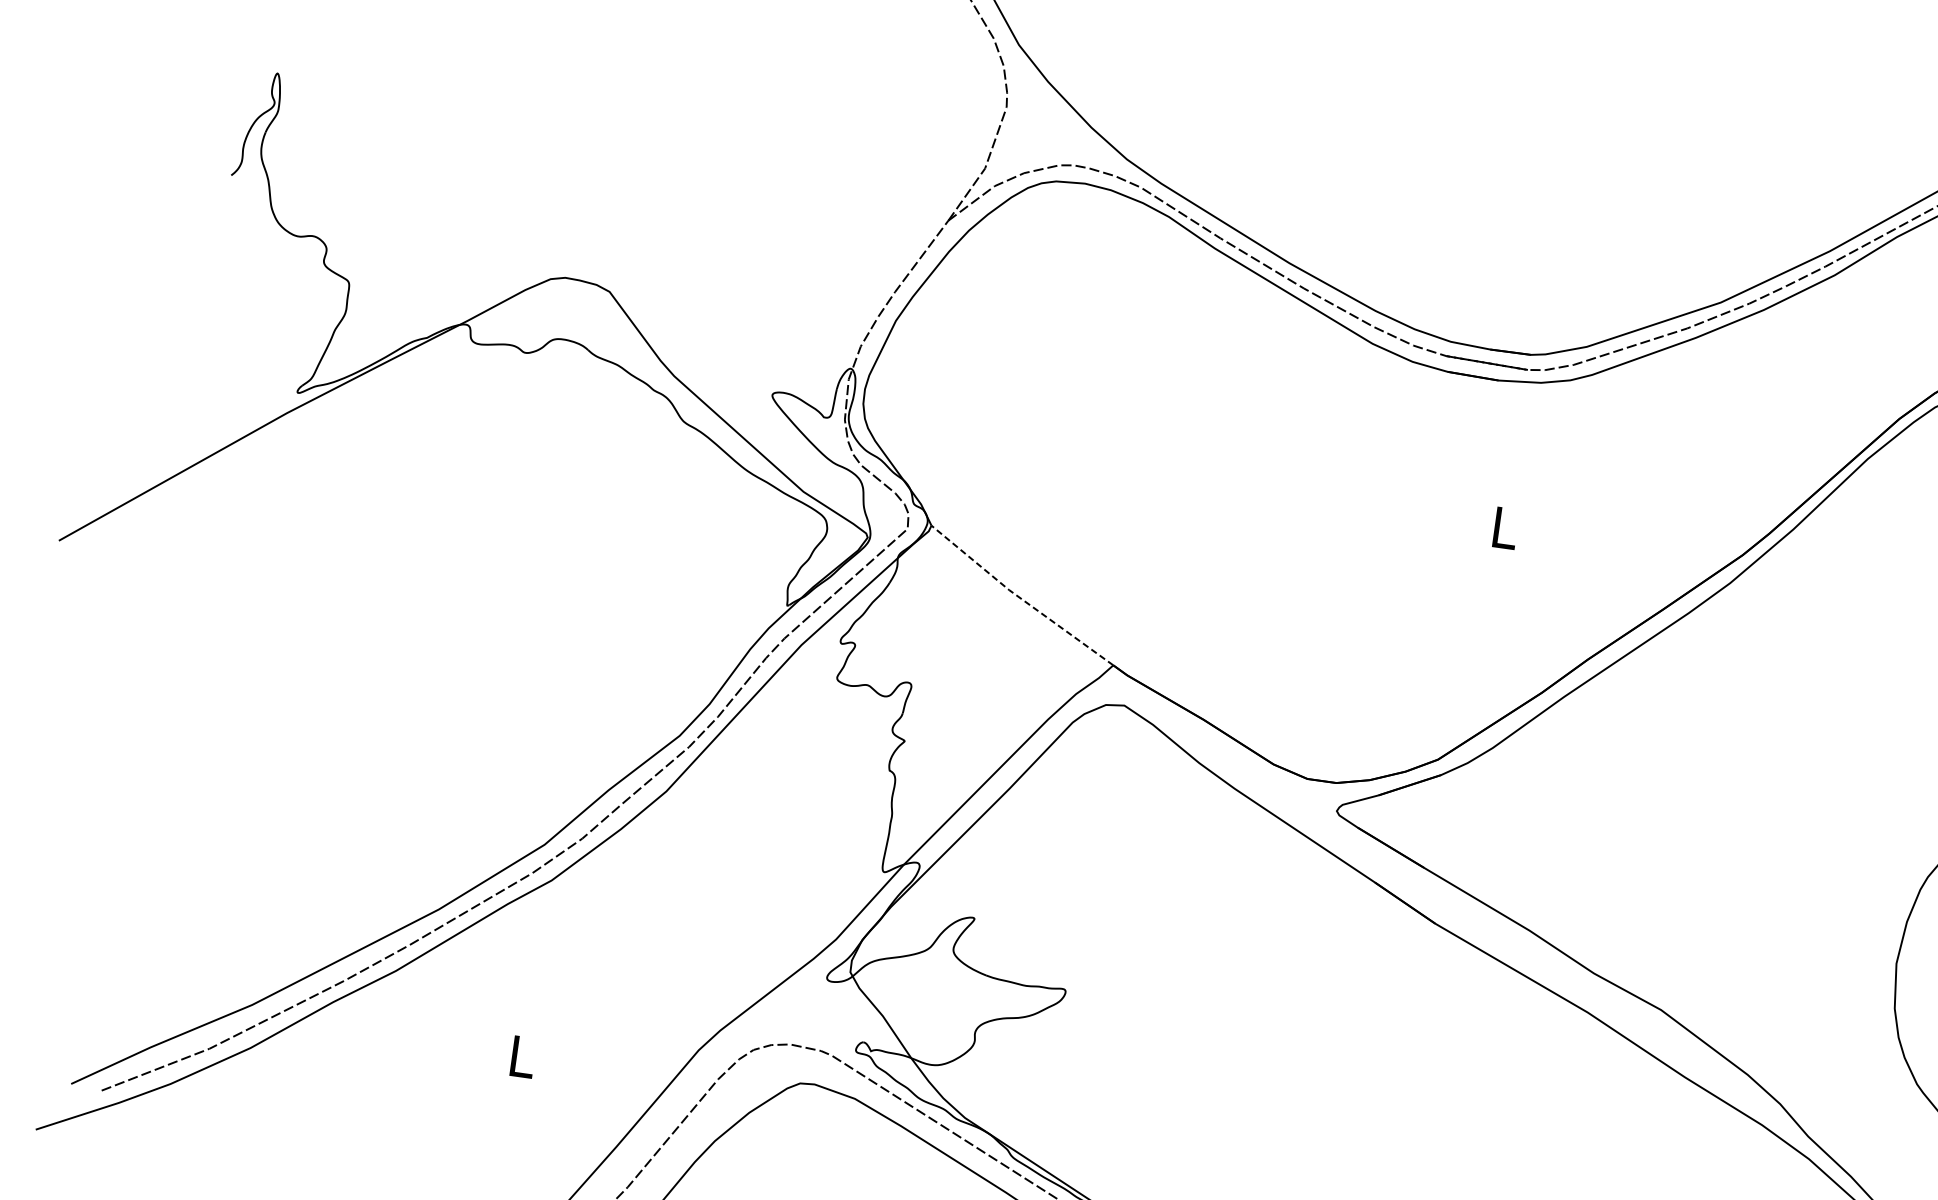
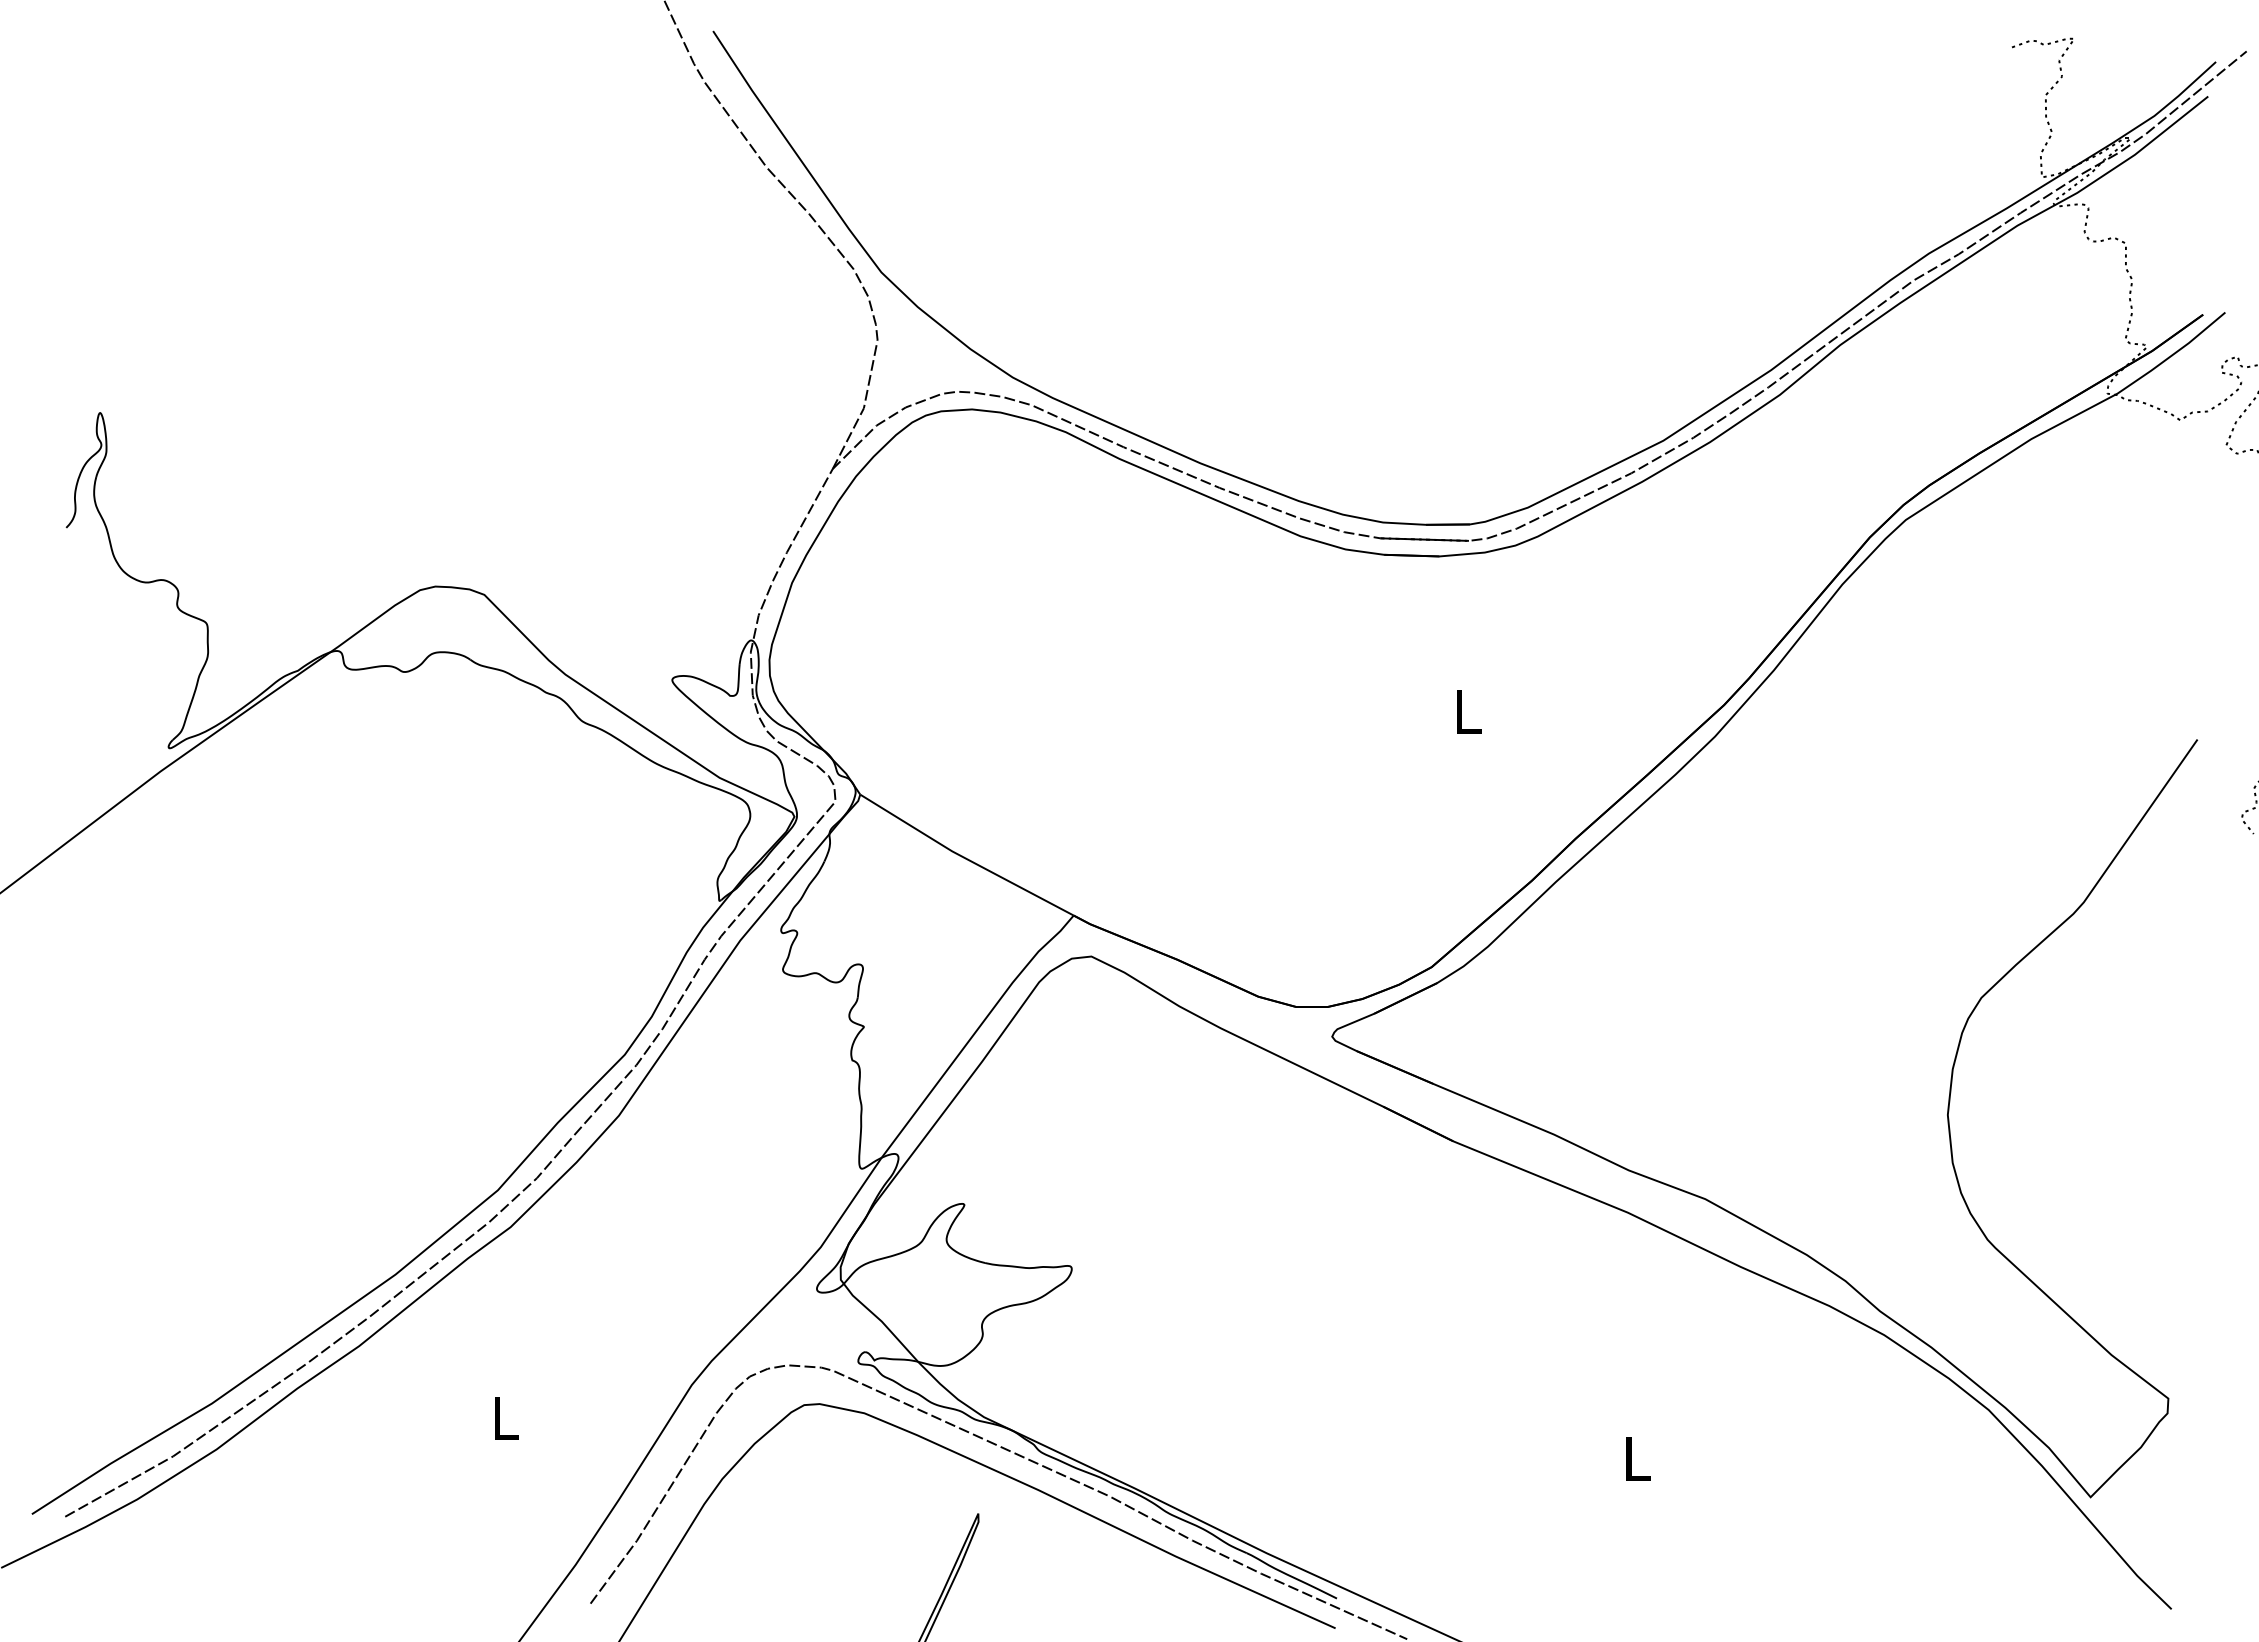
line: (1019, 597) -> (964, 857), dashed -> solid

